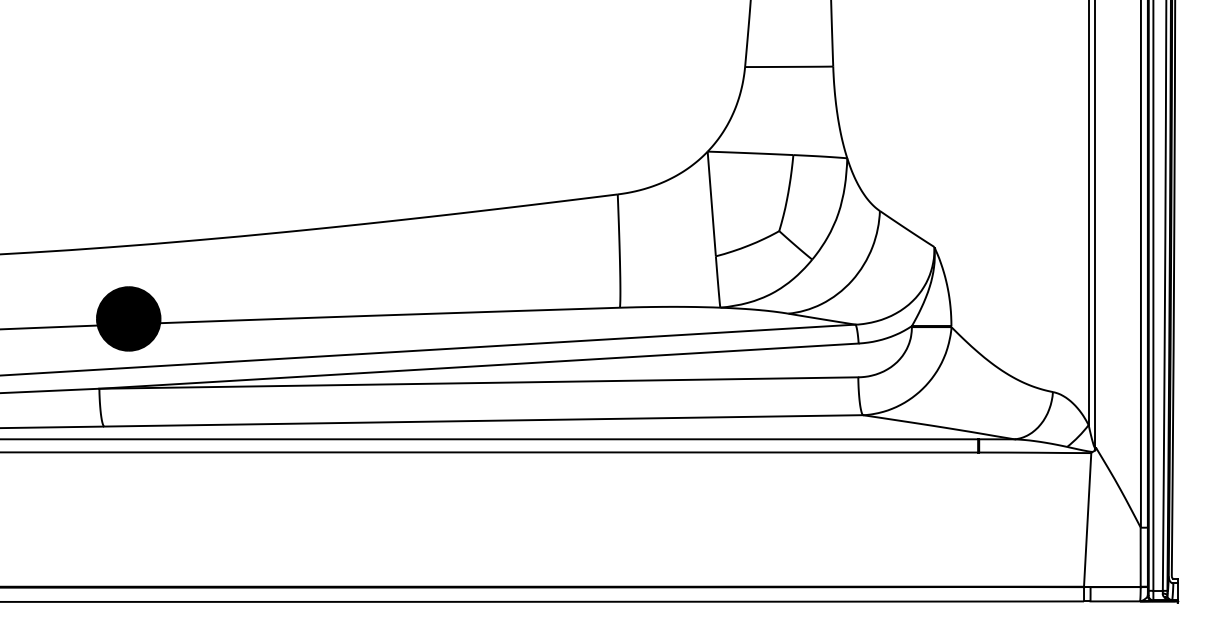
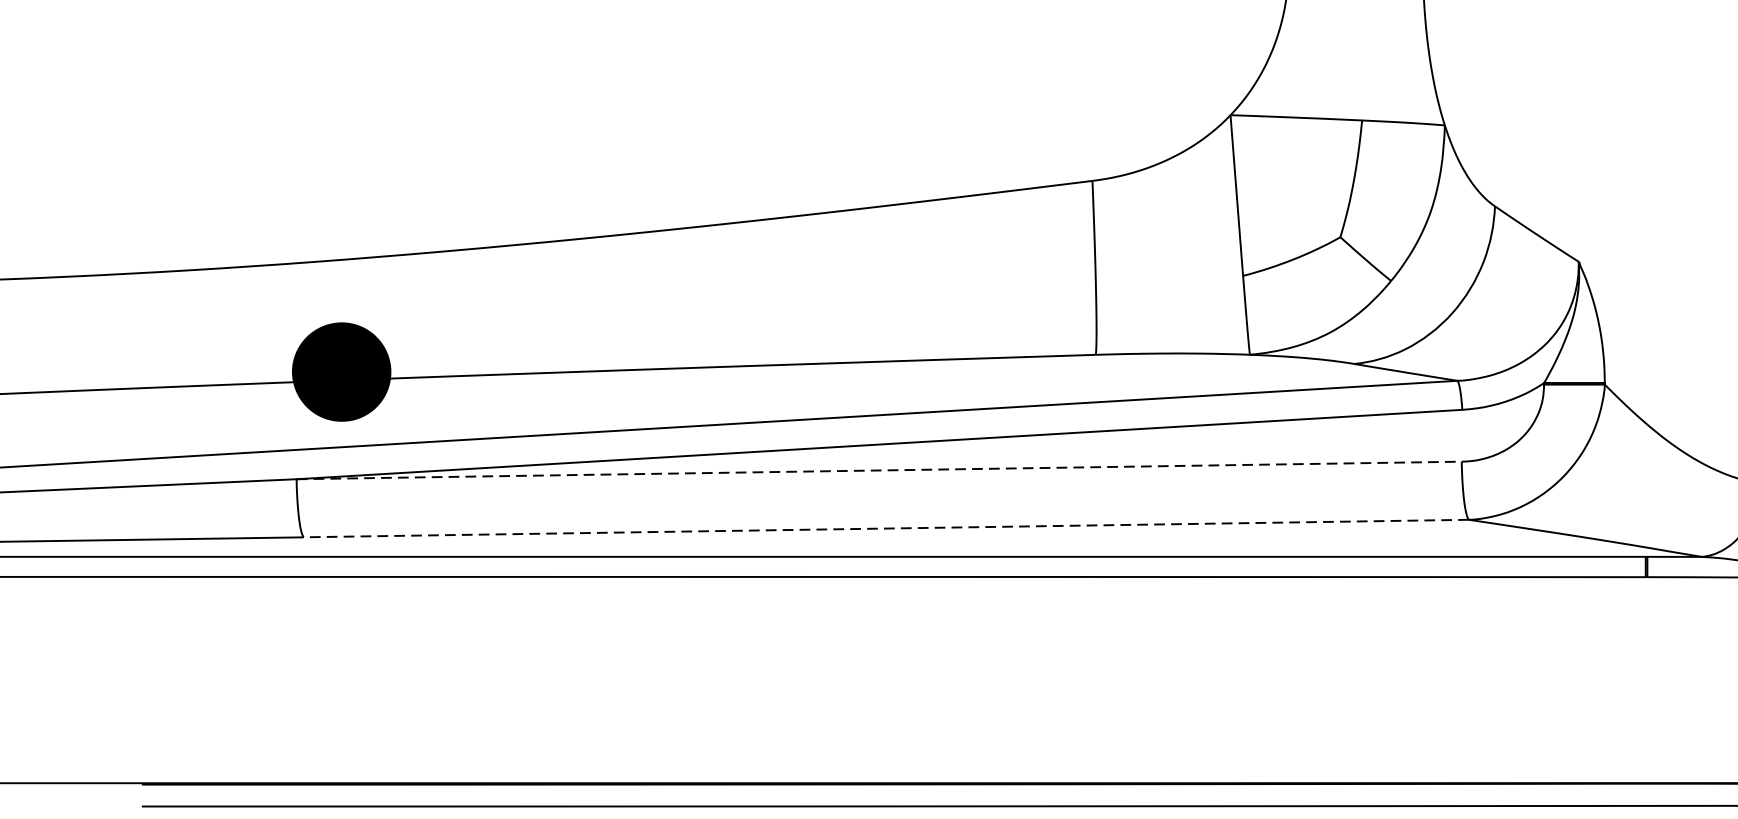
line: (479, 383) -> (880, 471), solid -> dashed
line: (483, 420) -> (886, 527), solid -> dashed

